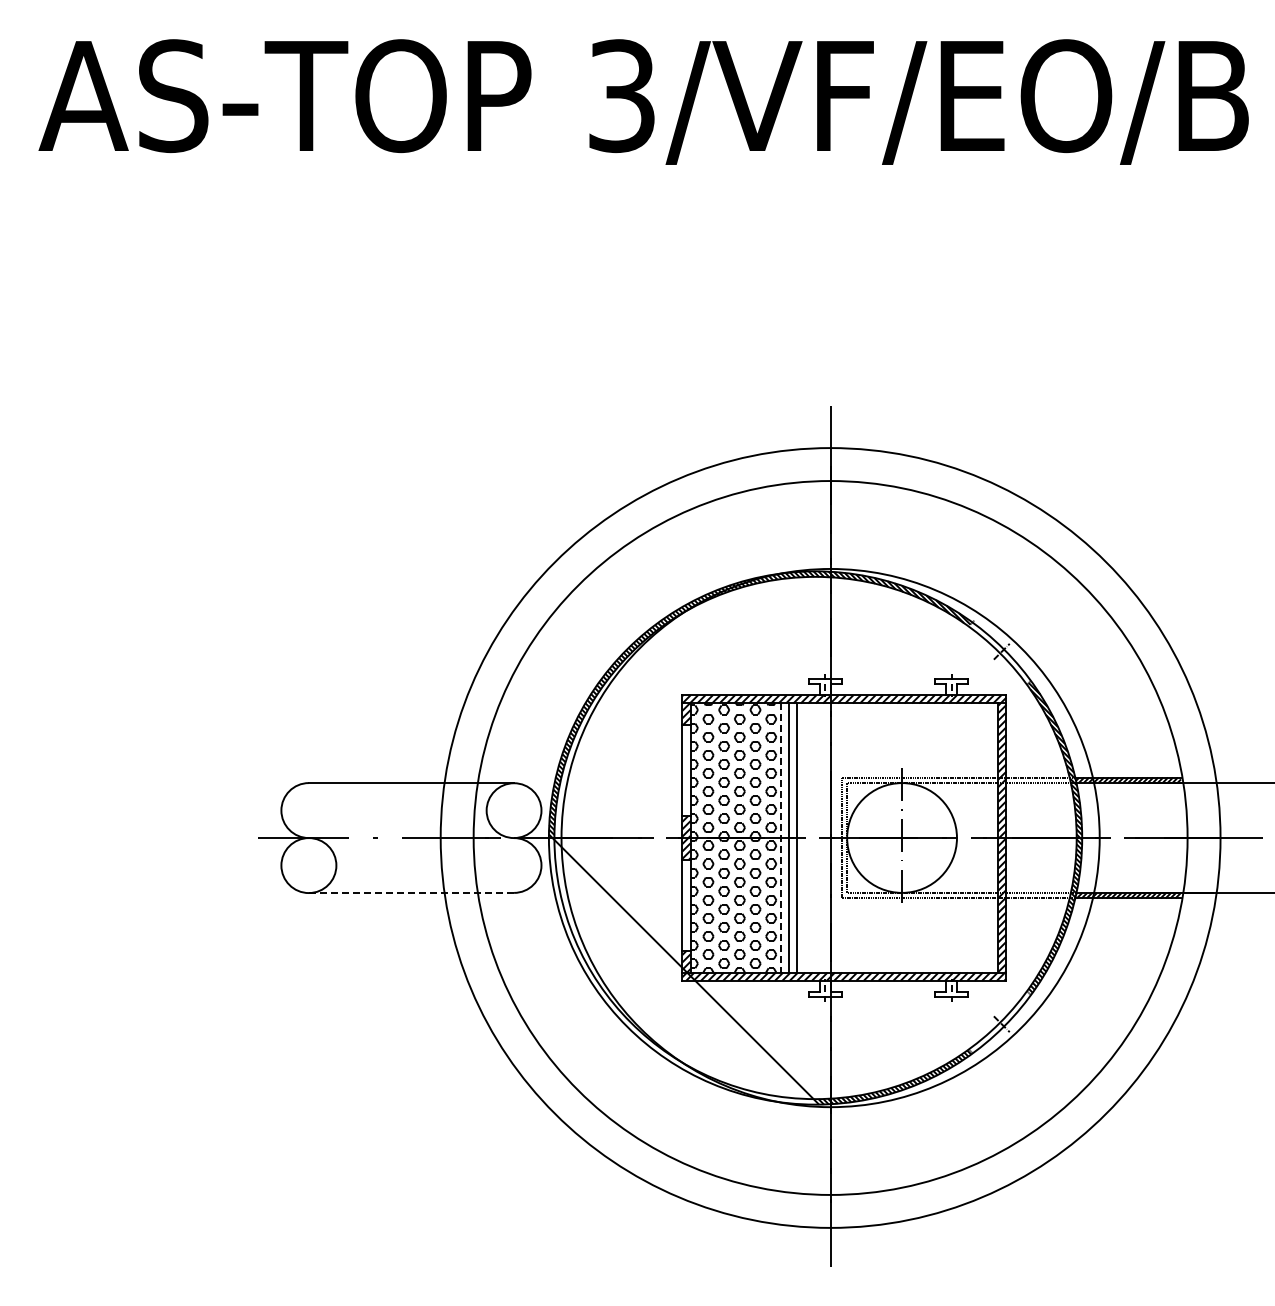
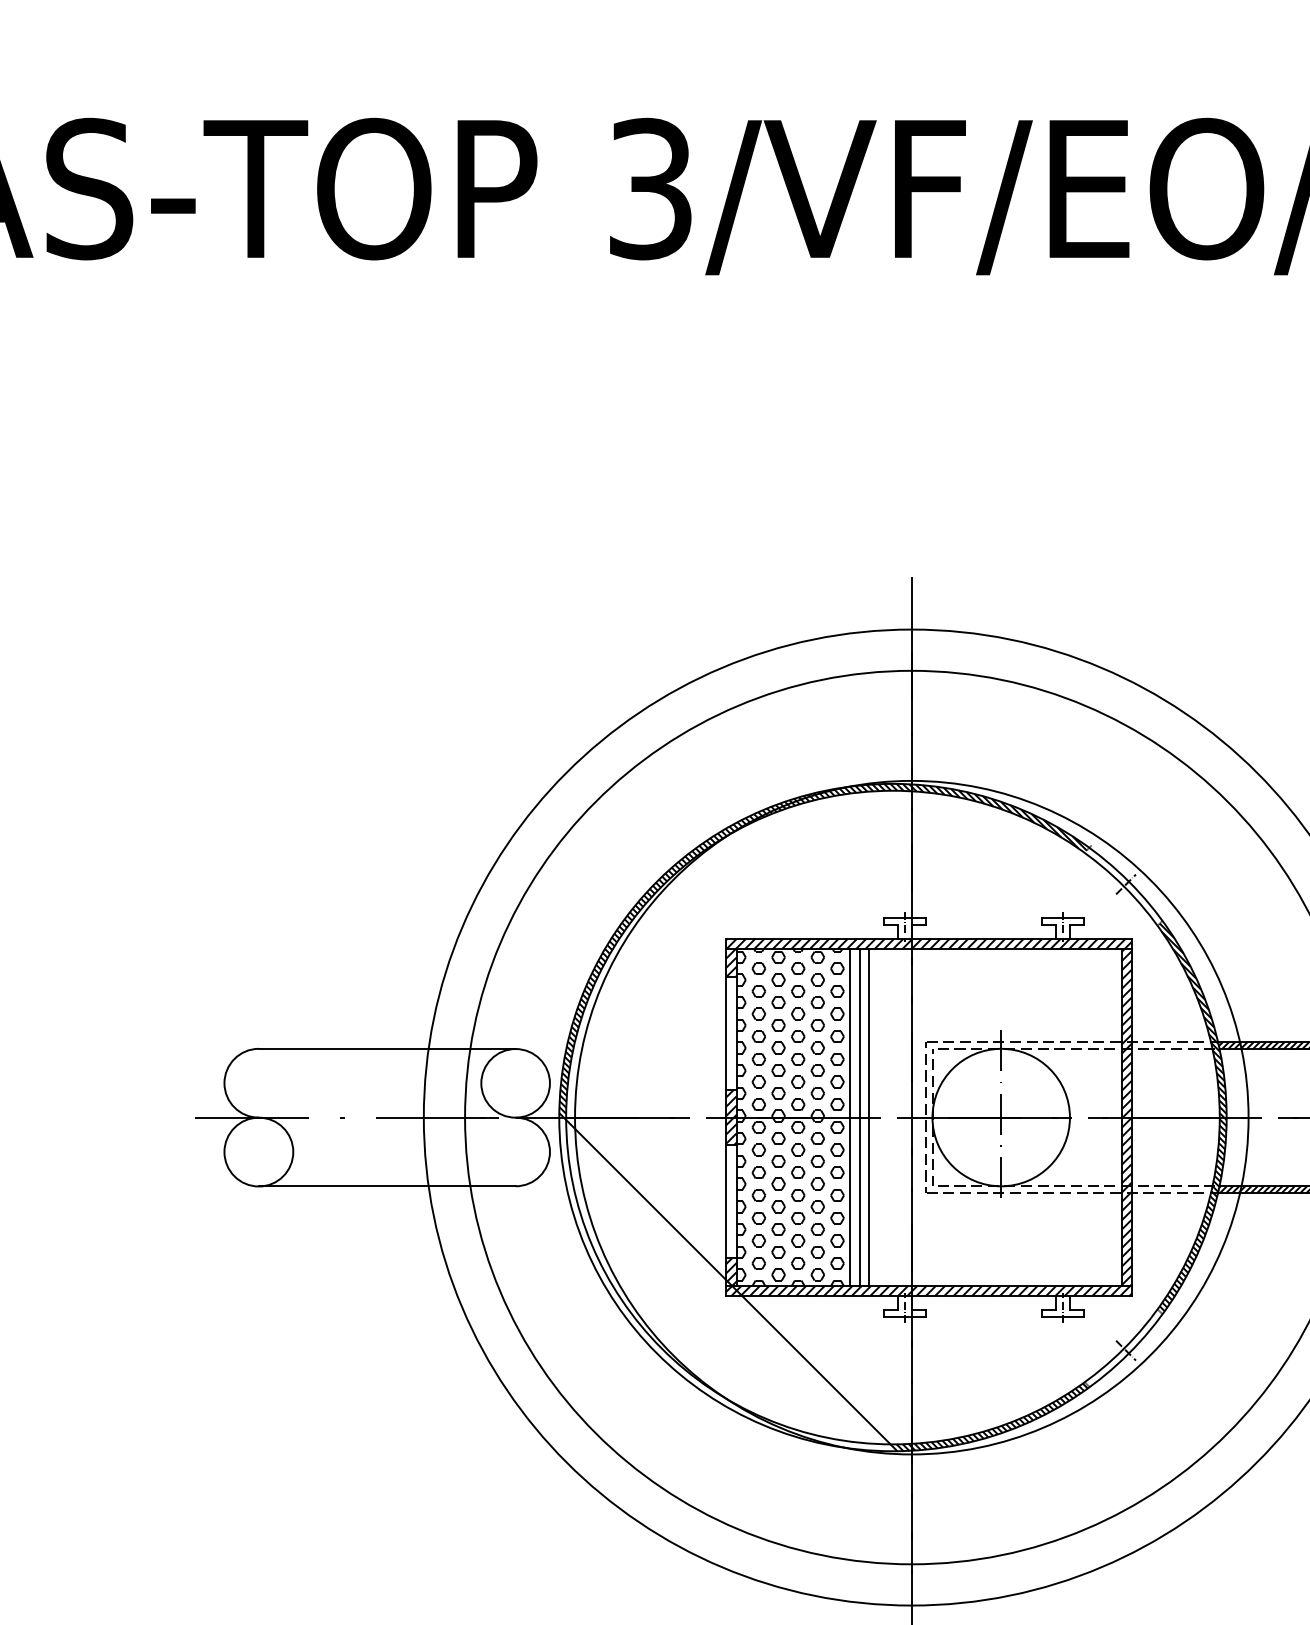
line: (781, 838) -> (850, 1118), dashed -> solid
line: (411, 892) -> (387, 1185), dashed -> solid

